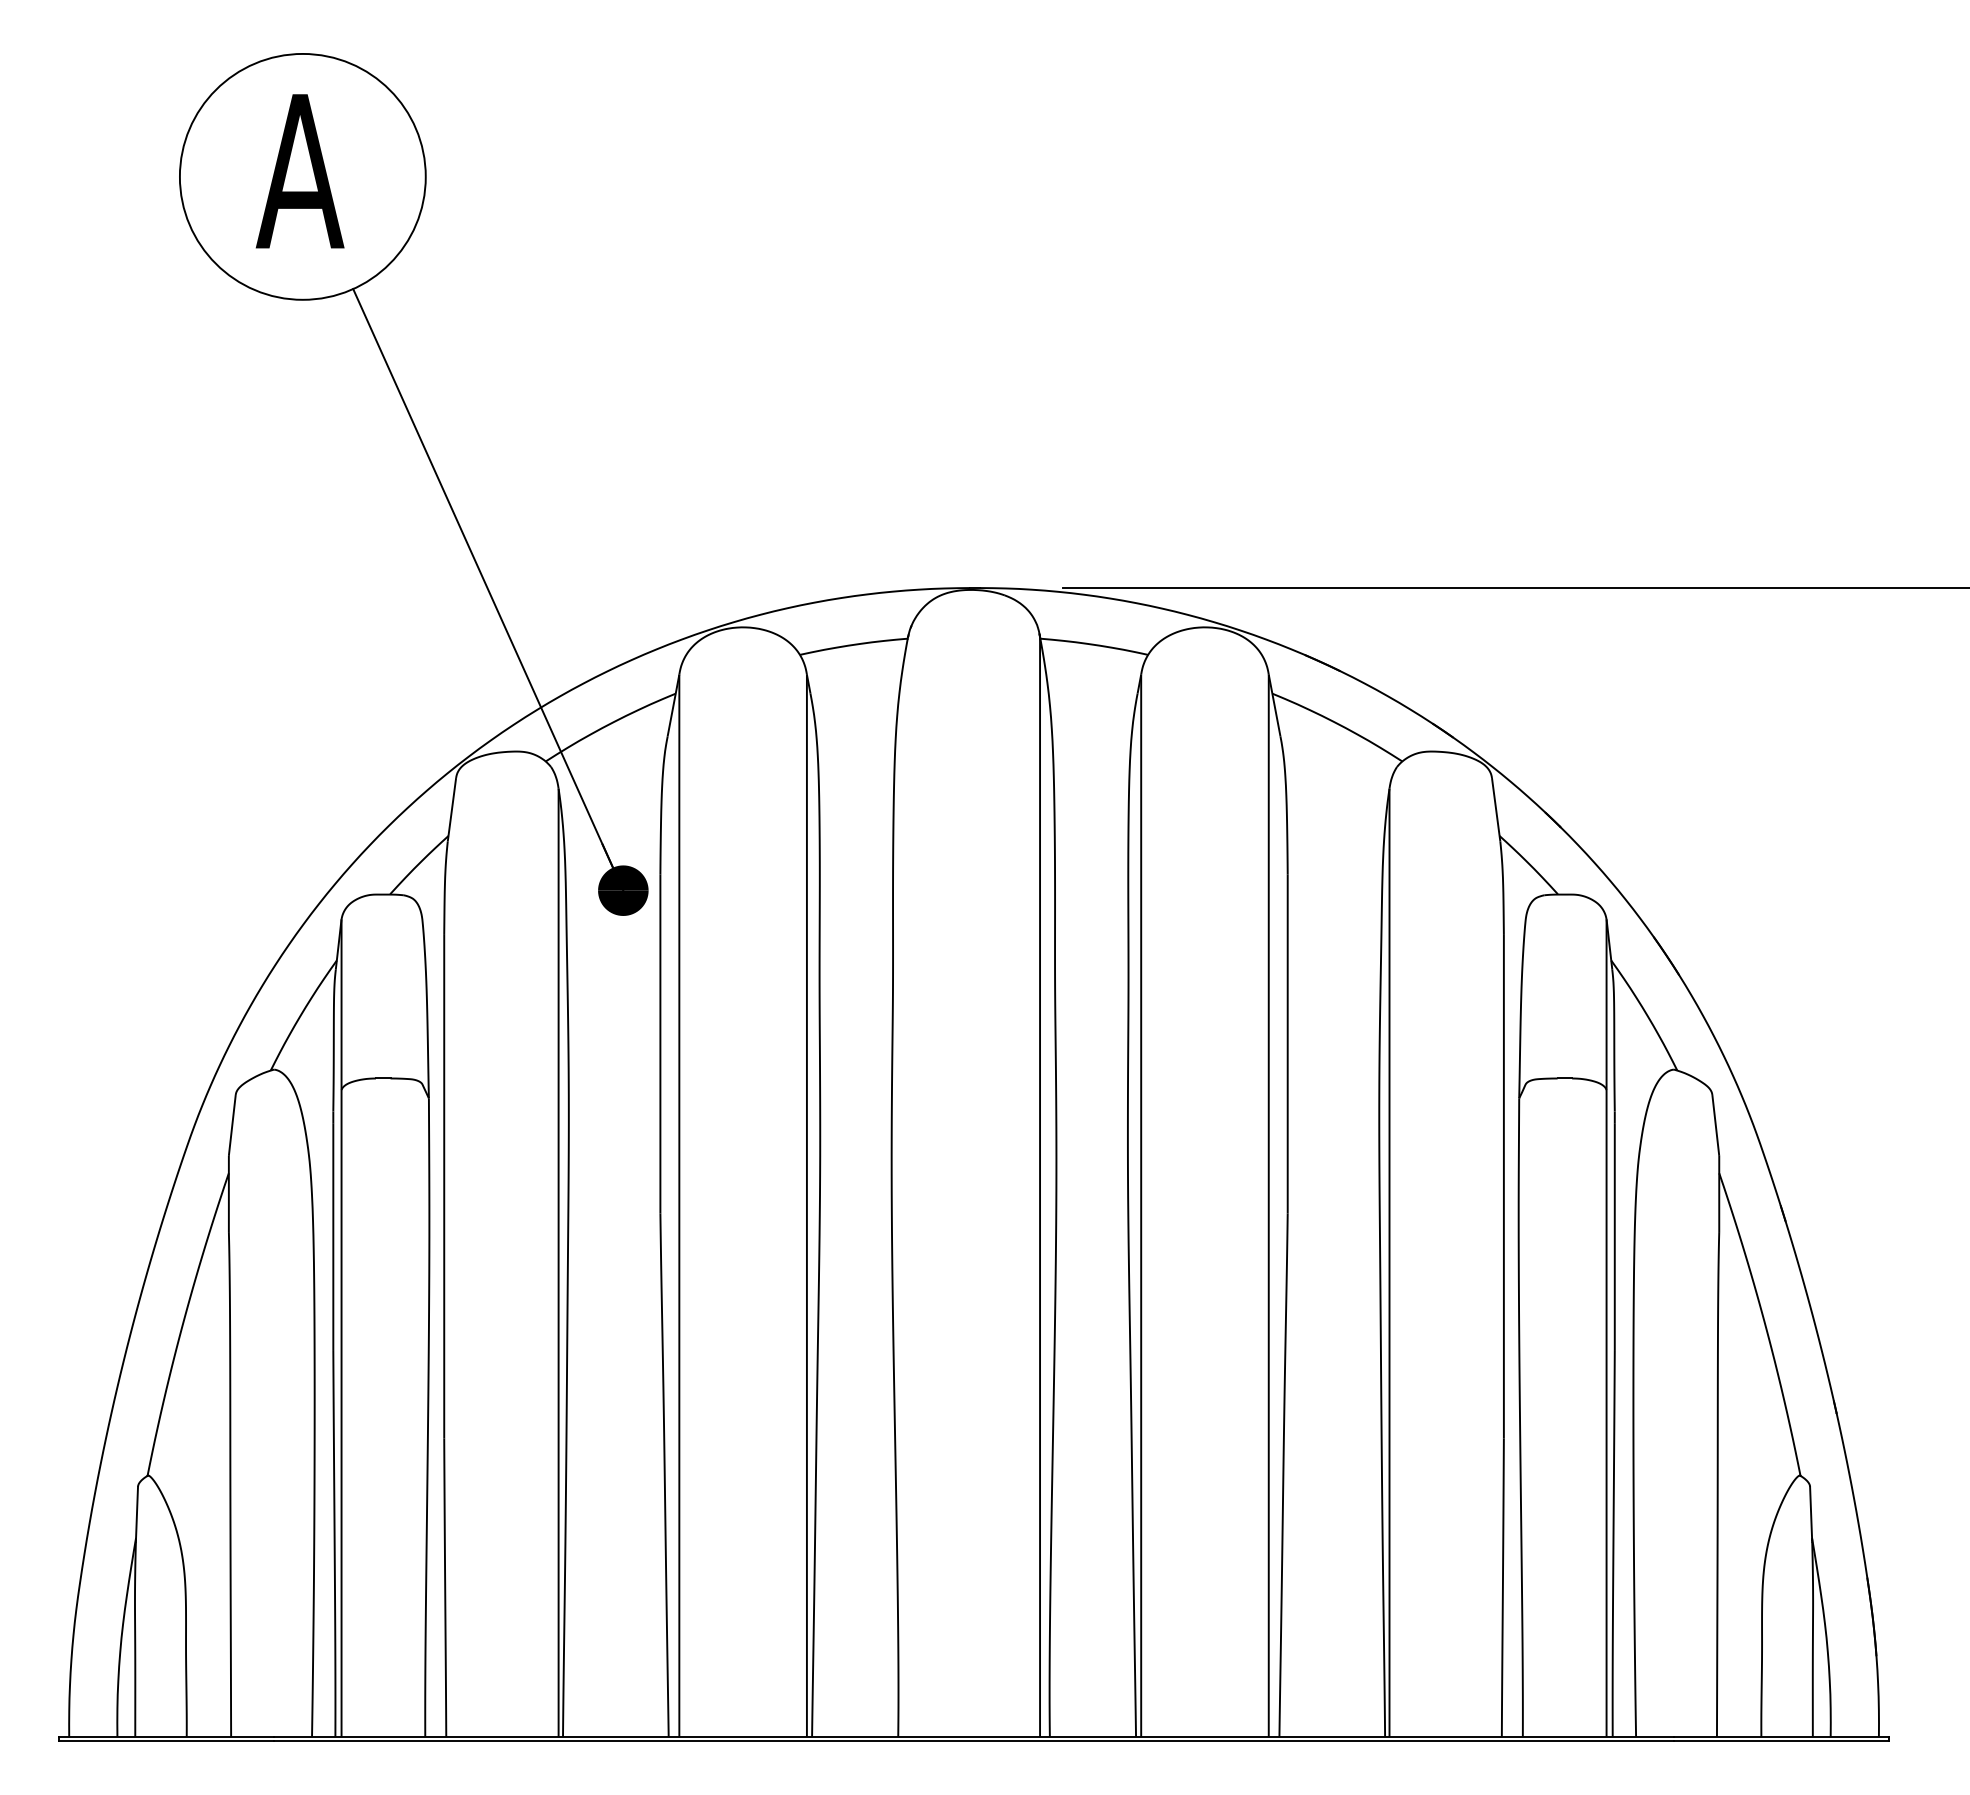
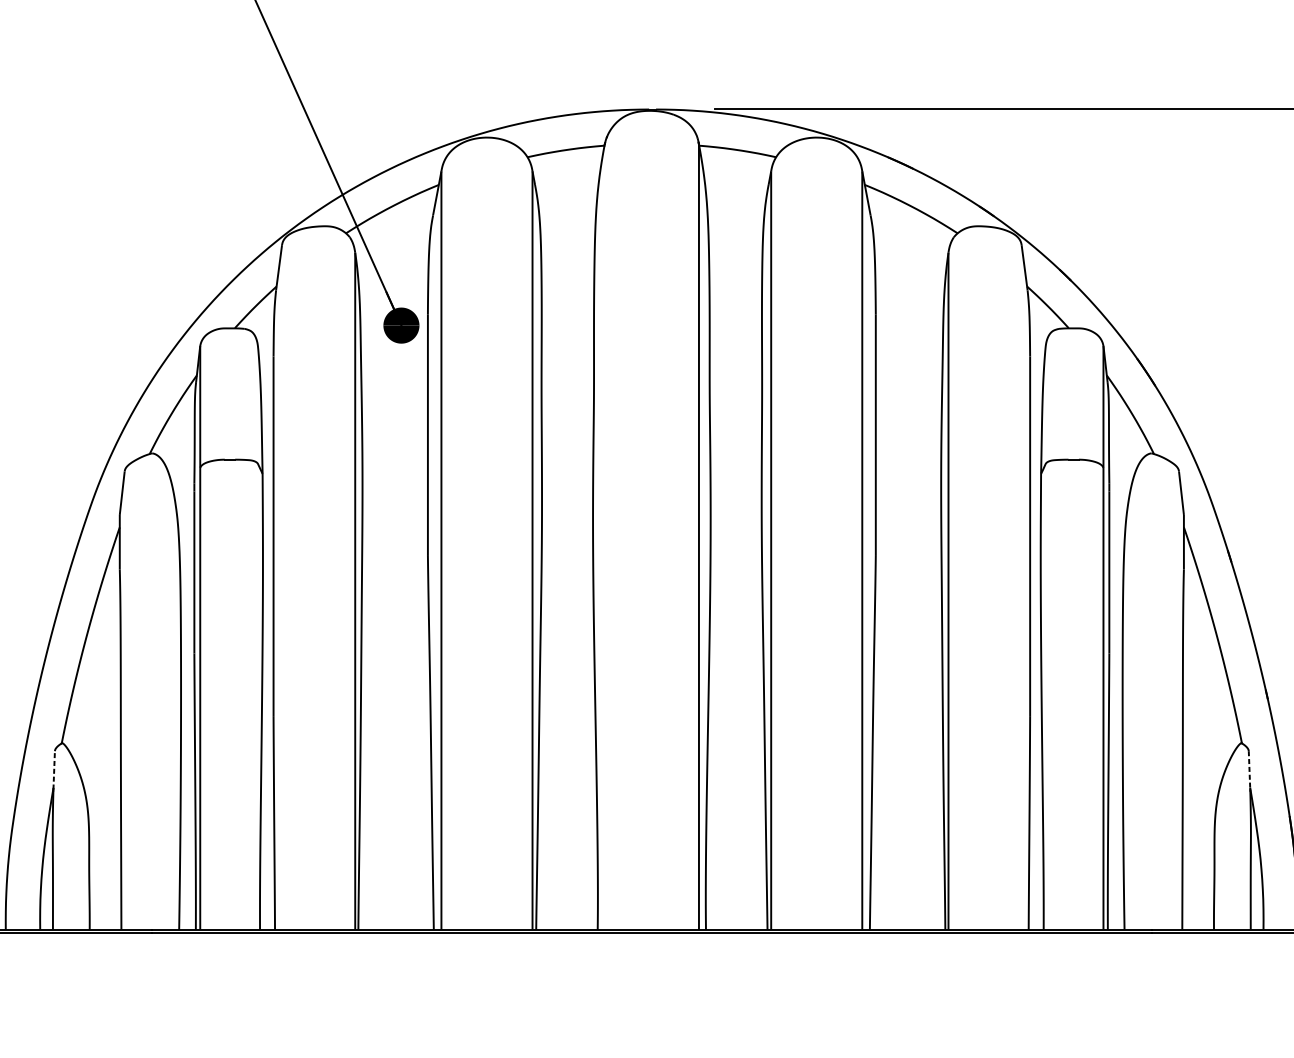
line: (136, 1513) -> (53, 770), solid -> dashed
line: (1811, 1513) -> (1249, 770), solid -> dashed

